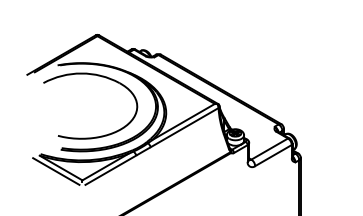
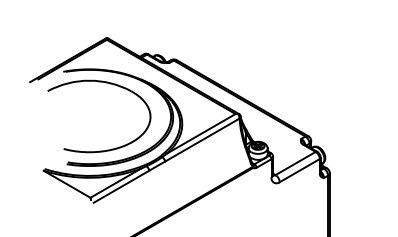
line: (56, 170) -> (61, 187), removed

